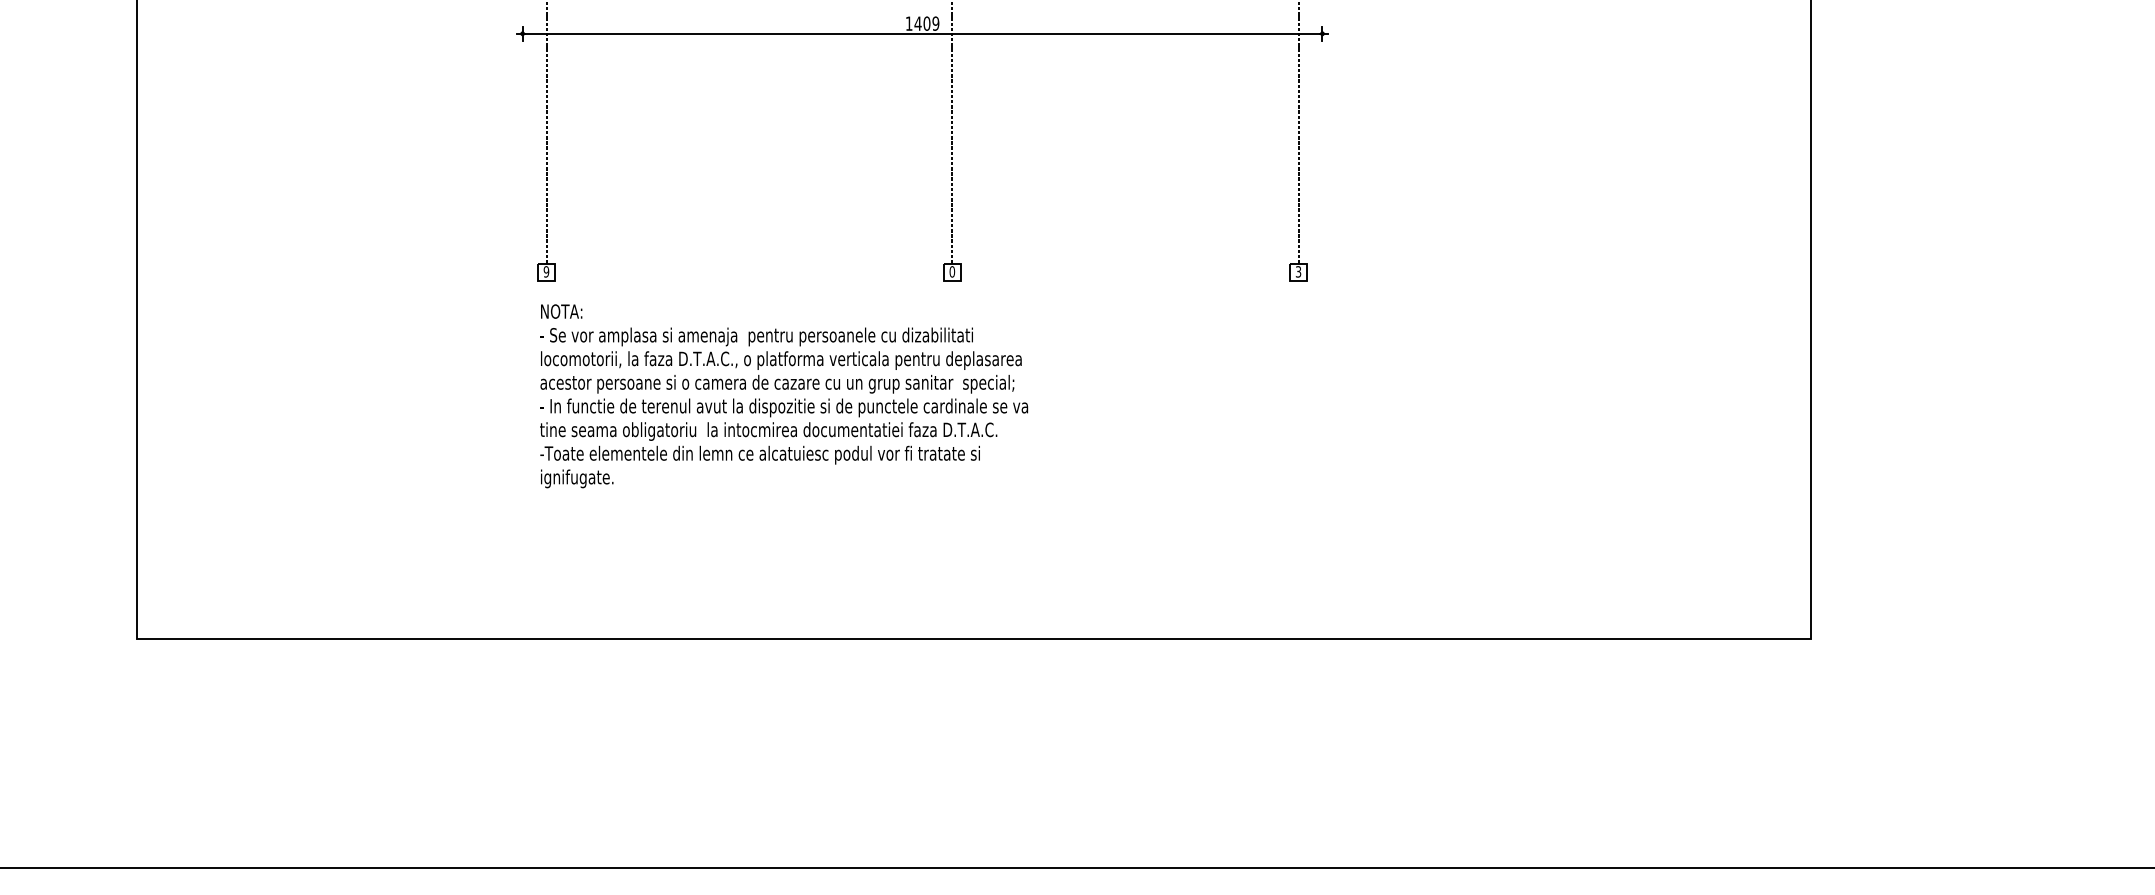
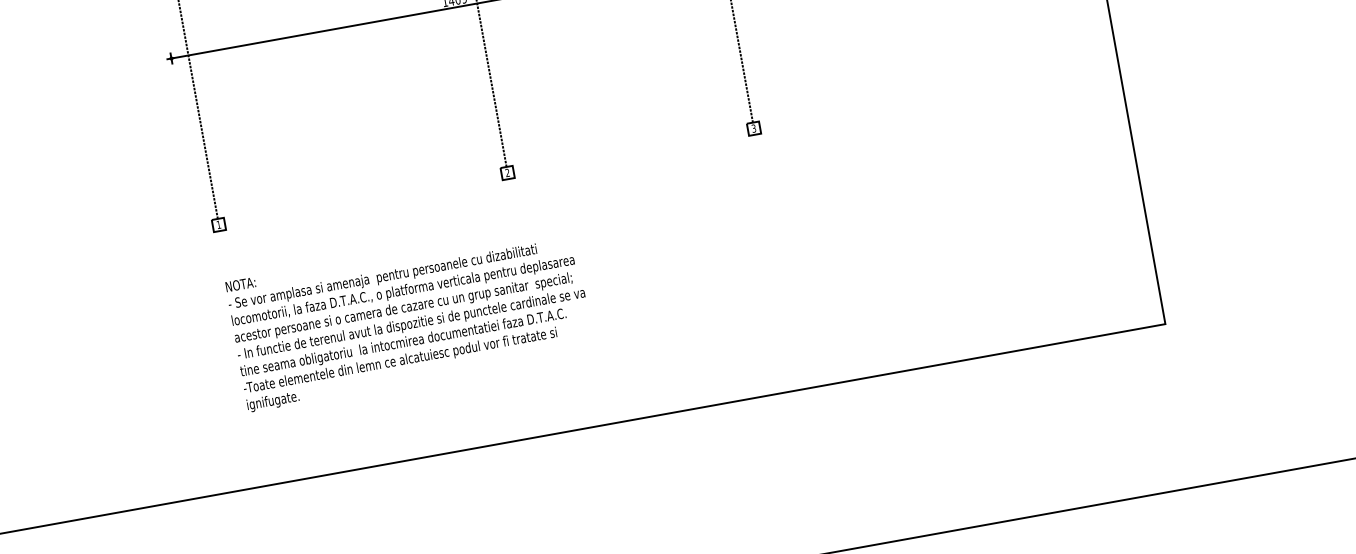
text: (546, 271) -> (218, 224), 9 -> 1
text: (952, 271) -> (507, 172), 0 -> 2
text: (784, 396) -> (410, 316), moved

